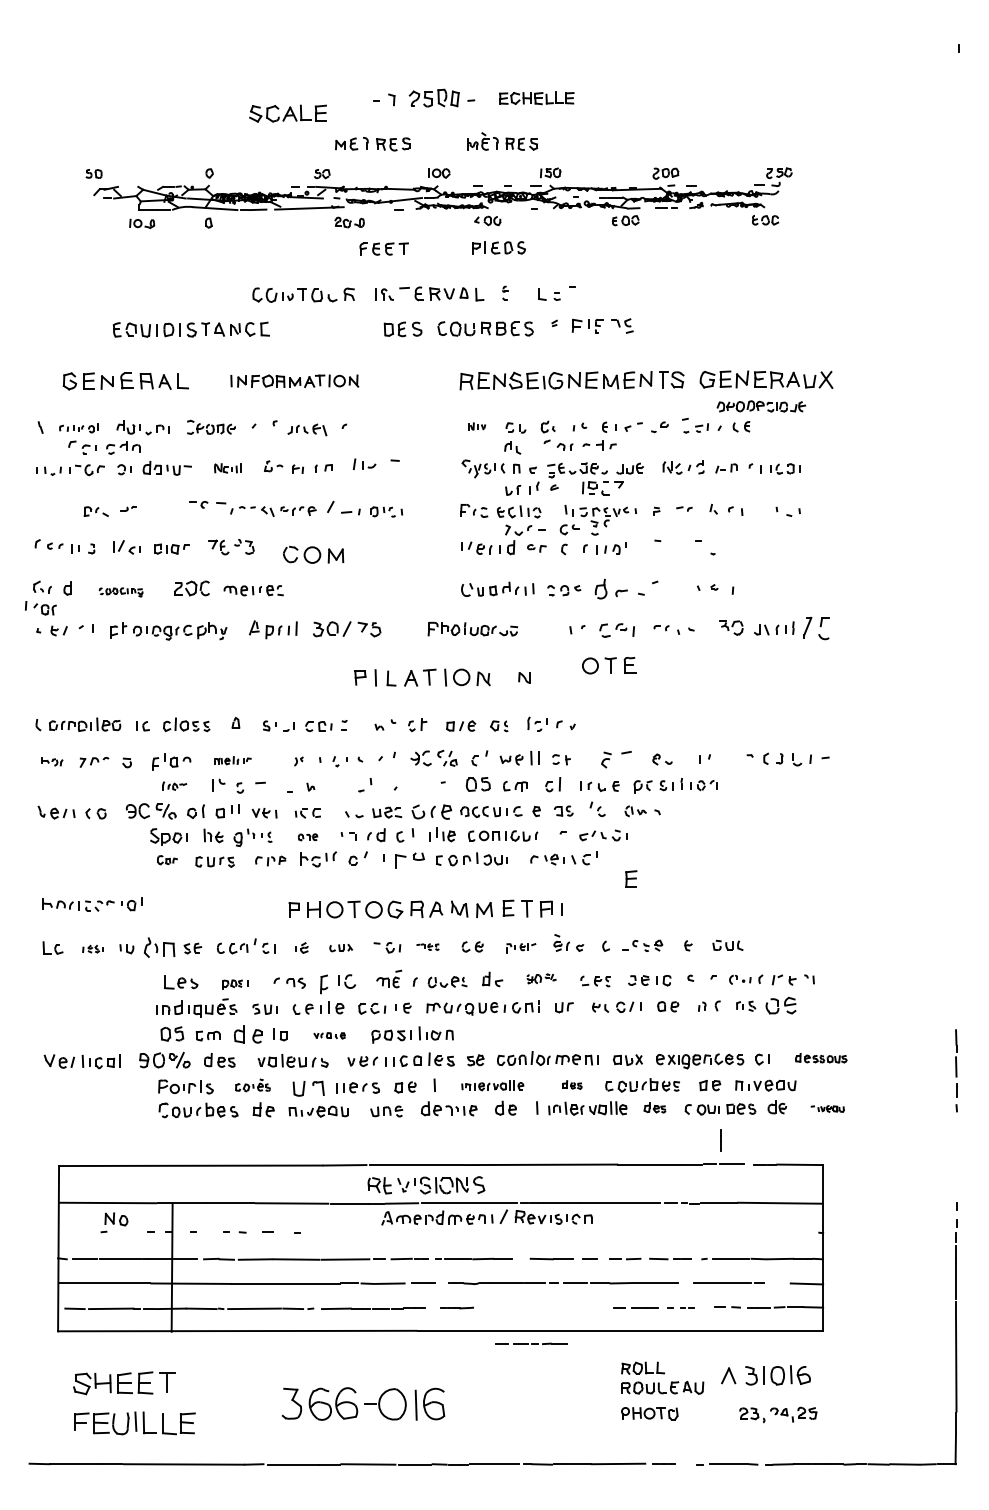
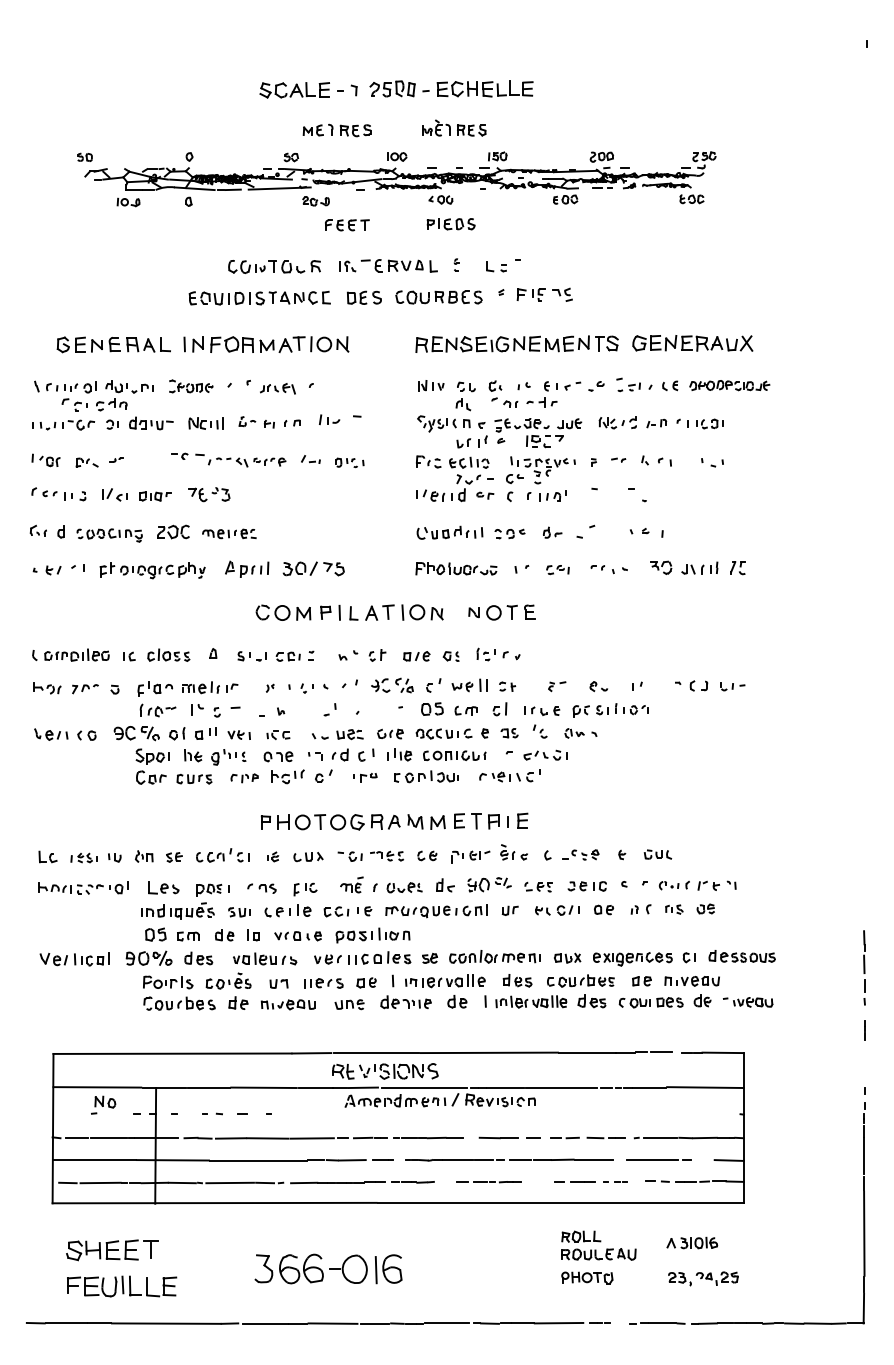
part: (536, 98) -> (484, 89), size x1.43
part: (287, 113) -> (294, 90), moved
part: (190, 329) -> (259, 297), moved
part: (294, 381) -> (266, 344), size x1.43
part: (760, 406) -> (728, 385), moved
part: (476, 426) -> (430, 385), size x1.67
part: (78, 428) -> (71, 387), size x1.43
part: (227, 468) -> (205, 423), size x1.43
part: (343, 508) -> (310, 459), size x0.62
part: (313, 554) -> (283, 612), moved
part: (611, 588) -> (552, 532), size x0.62
part: (120, 592) -> (109, 535), size x1.67
part: (40, 608) -> (45, 460), moved
part: (472, 628) -> (456, 568), moved
part: (816, 628) -> (737, 568), size x0.62
part: (617, 630) -> (558, 569), size x0.71
part: (609, 665) -> (511, 612), moved
part: (616, 759) -> (557, 686), size x0.62
part: (810, 759) -> (732, 686), size x0.71
part: (232, 760) -> (210, 687), size x1.67
part: (52, 761) -> (47, 688), size x1.43
part: (174, 785) -> (157, 710), size x1.67
part: (431, 811) -> (390, 733), size x0.71
part: (307, 837) -> (278, 757), size x1.67
part: (167, 859) -> (151, 776), size x1.67
part: (404, 860) -> (365, 777), size x0.62
part: (631, 878) -> (522, 820), moved
part: (92, 904) -> (83, 888), moved
part: (427, 946) -> (386, 855), size x1.67
part: (159, 947) -> (144, 856), size x0.62
part: (340, 947) -> (307, 856), size x1.43
part: (92, 948) -> (83, 857), size x1.43
part: (520, 948) -> (470, 857), size x1.43
part: (541, 978) -> (489, 884), size x1.67
part: (337, 983) -> (305, 888), size x0.71
part: (235, 984) -> (212, 889), size x1.43
part: (780, 1005) -> (705, 908), size x0.62
part: (248, 1034) -> (224, 935), size x0.71
part: (329, 1035) -> (297, 935), size x1.67
part: (821, 1058) -> (742, 956), size x1.43
part: (572, 1084) -> (517, 980), size x1.67
part: (252, 1085) -> (228, 981), size x1.43
part: (492, 1085) -> (445, 981), size x1.43
part: (308, 1088) -> (278, 983), size x0.62
part: (654, 1107) -> (591, 1001), size x1.43
part: (827, 1108) -> (747, 1001), size x1.67
line: (720, 1140) -> (864, 1030), moved
part: (456, 1307) -> (412, 1181), size x1.43
part: (531, 1343) -> (489, 1181), moved
part: (765, 1374) -> (691, 1242), size x0.62

